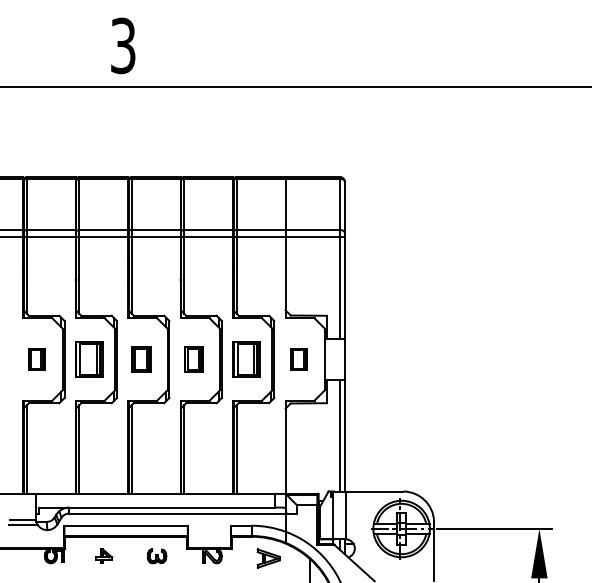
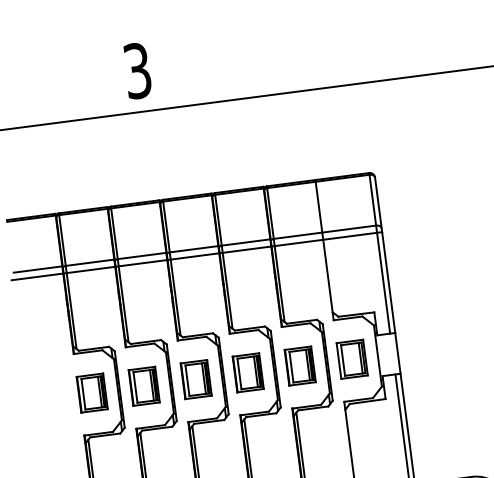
part: (36, 359) -> (91, 393), size x1.67
part: (141, 359) -> (196, 379), size x1.43
part: (193, 359) -> (247, 372), size x1.43
part: (298, 359) -> (351, 359), size x1.67

